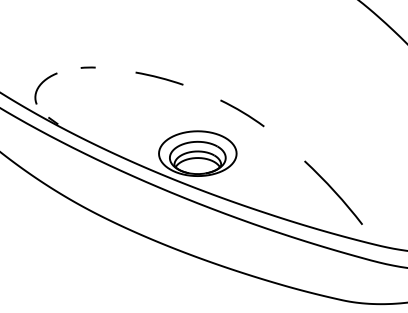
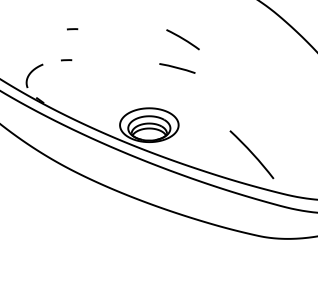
arc: (96, 26) -> (72, 29), added
line: (159, 78) -> (177, 68), moved
line: (241, 113) -> (182, 39), moved

